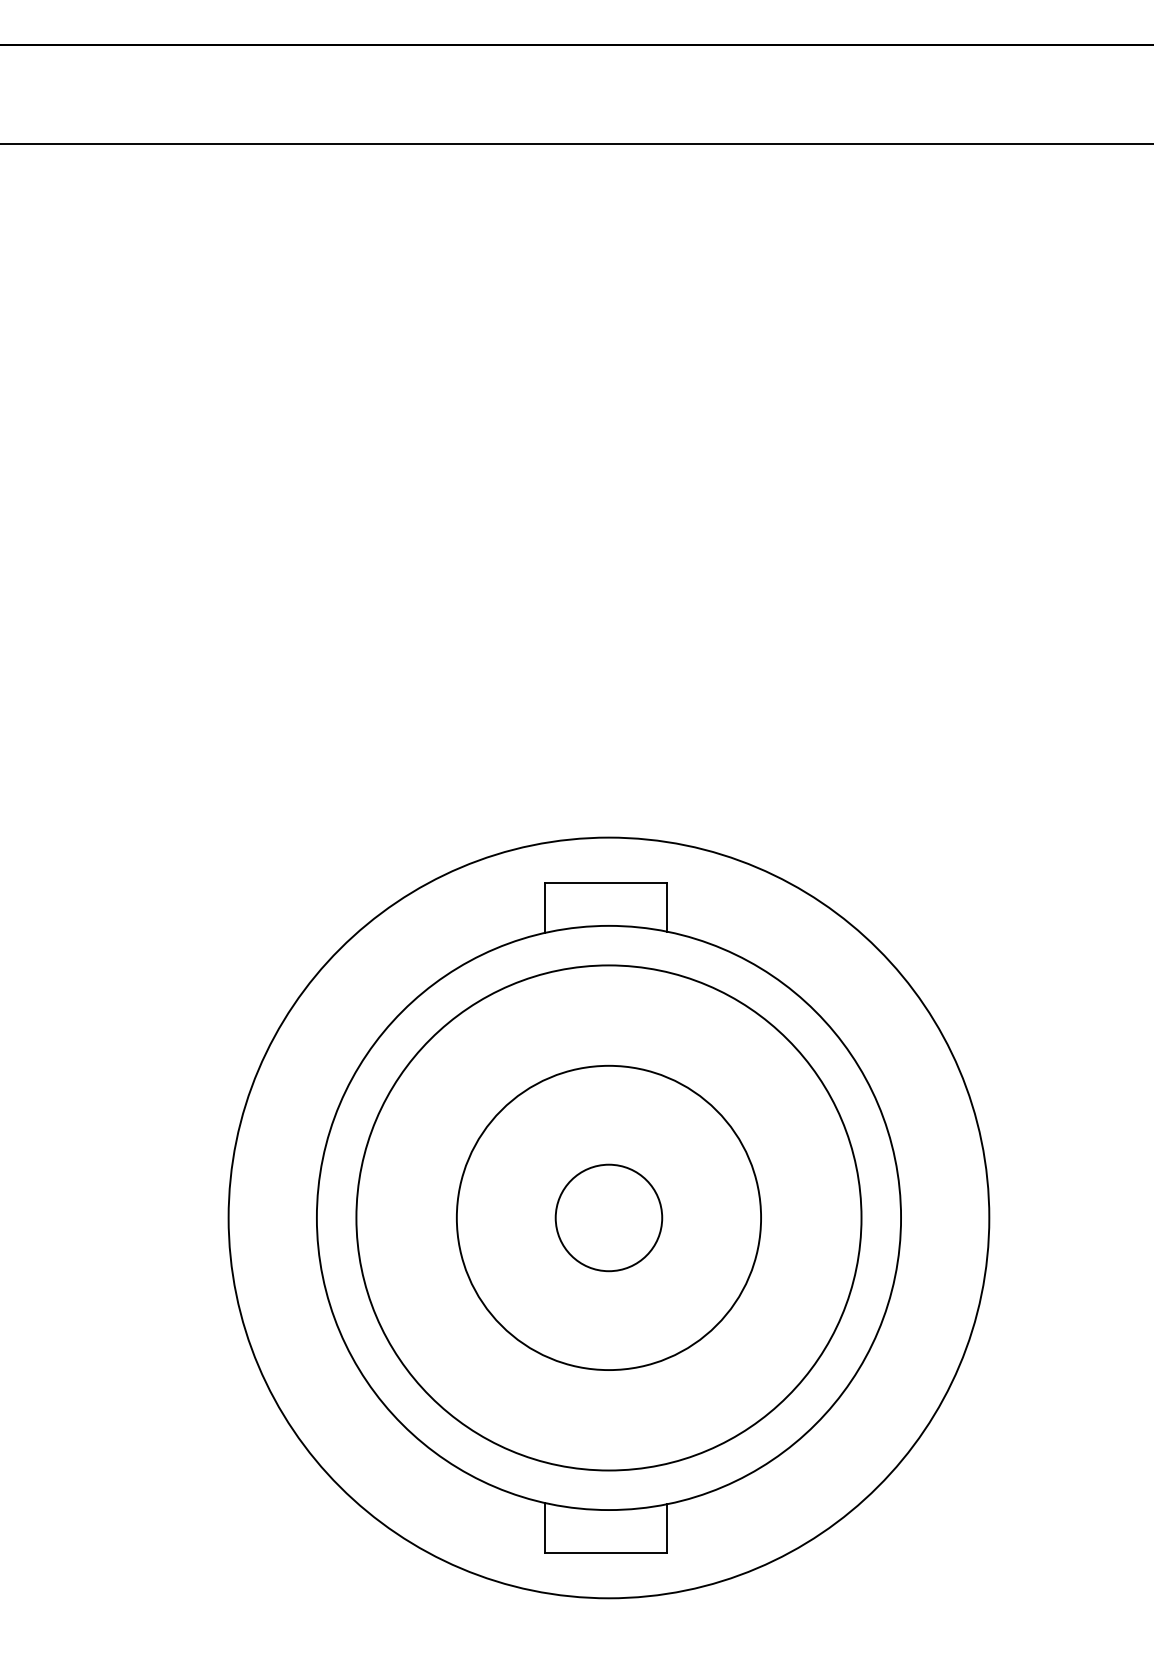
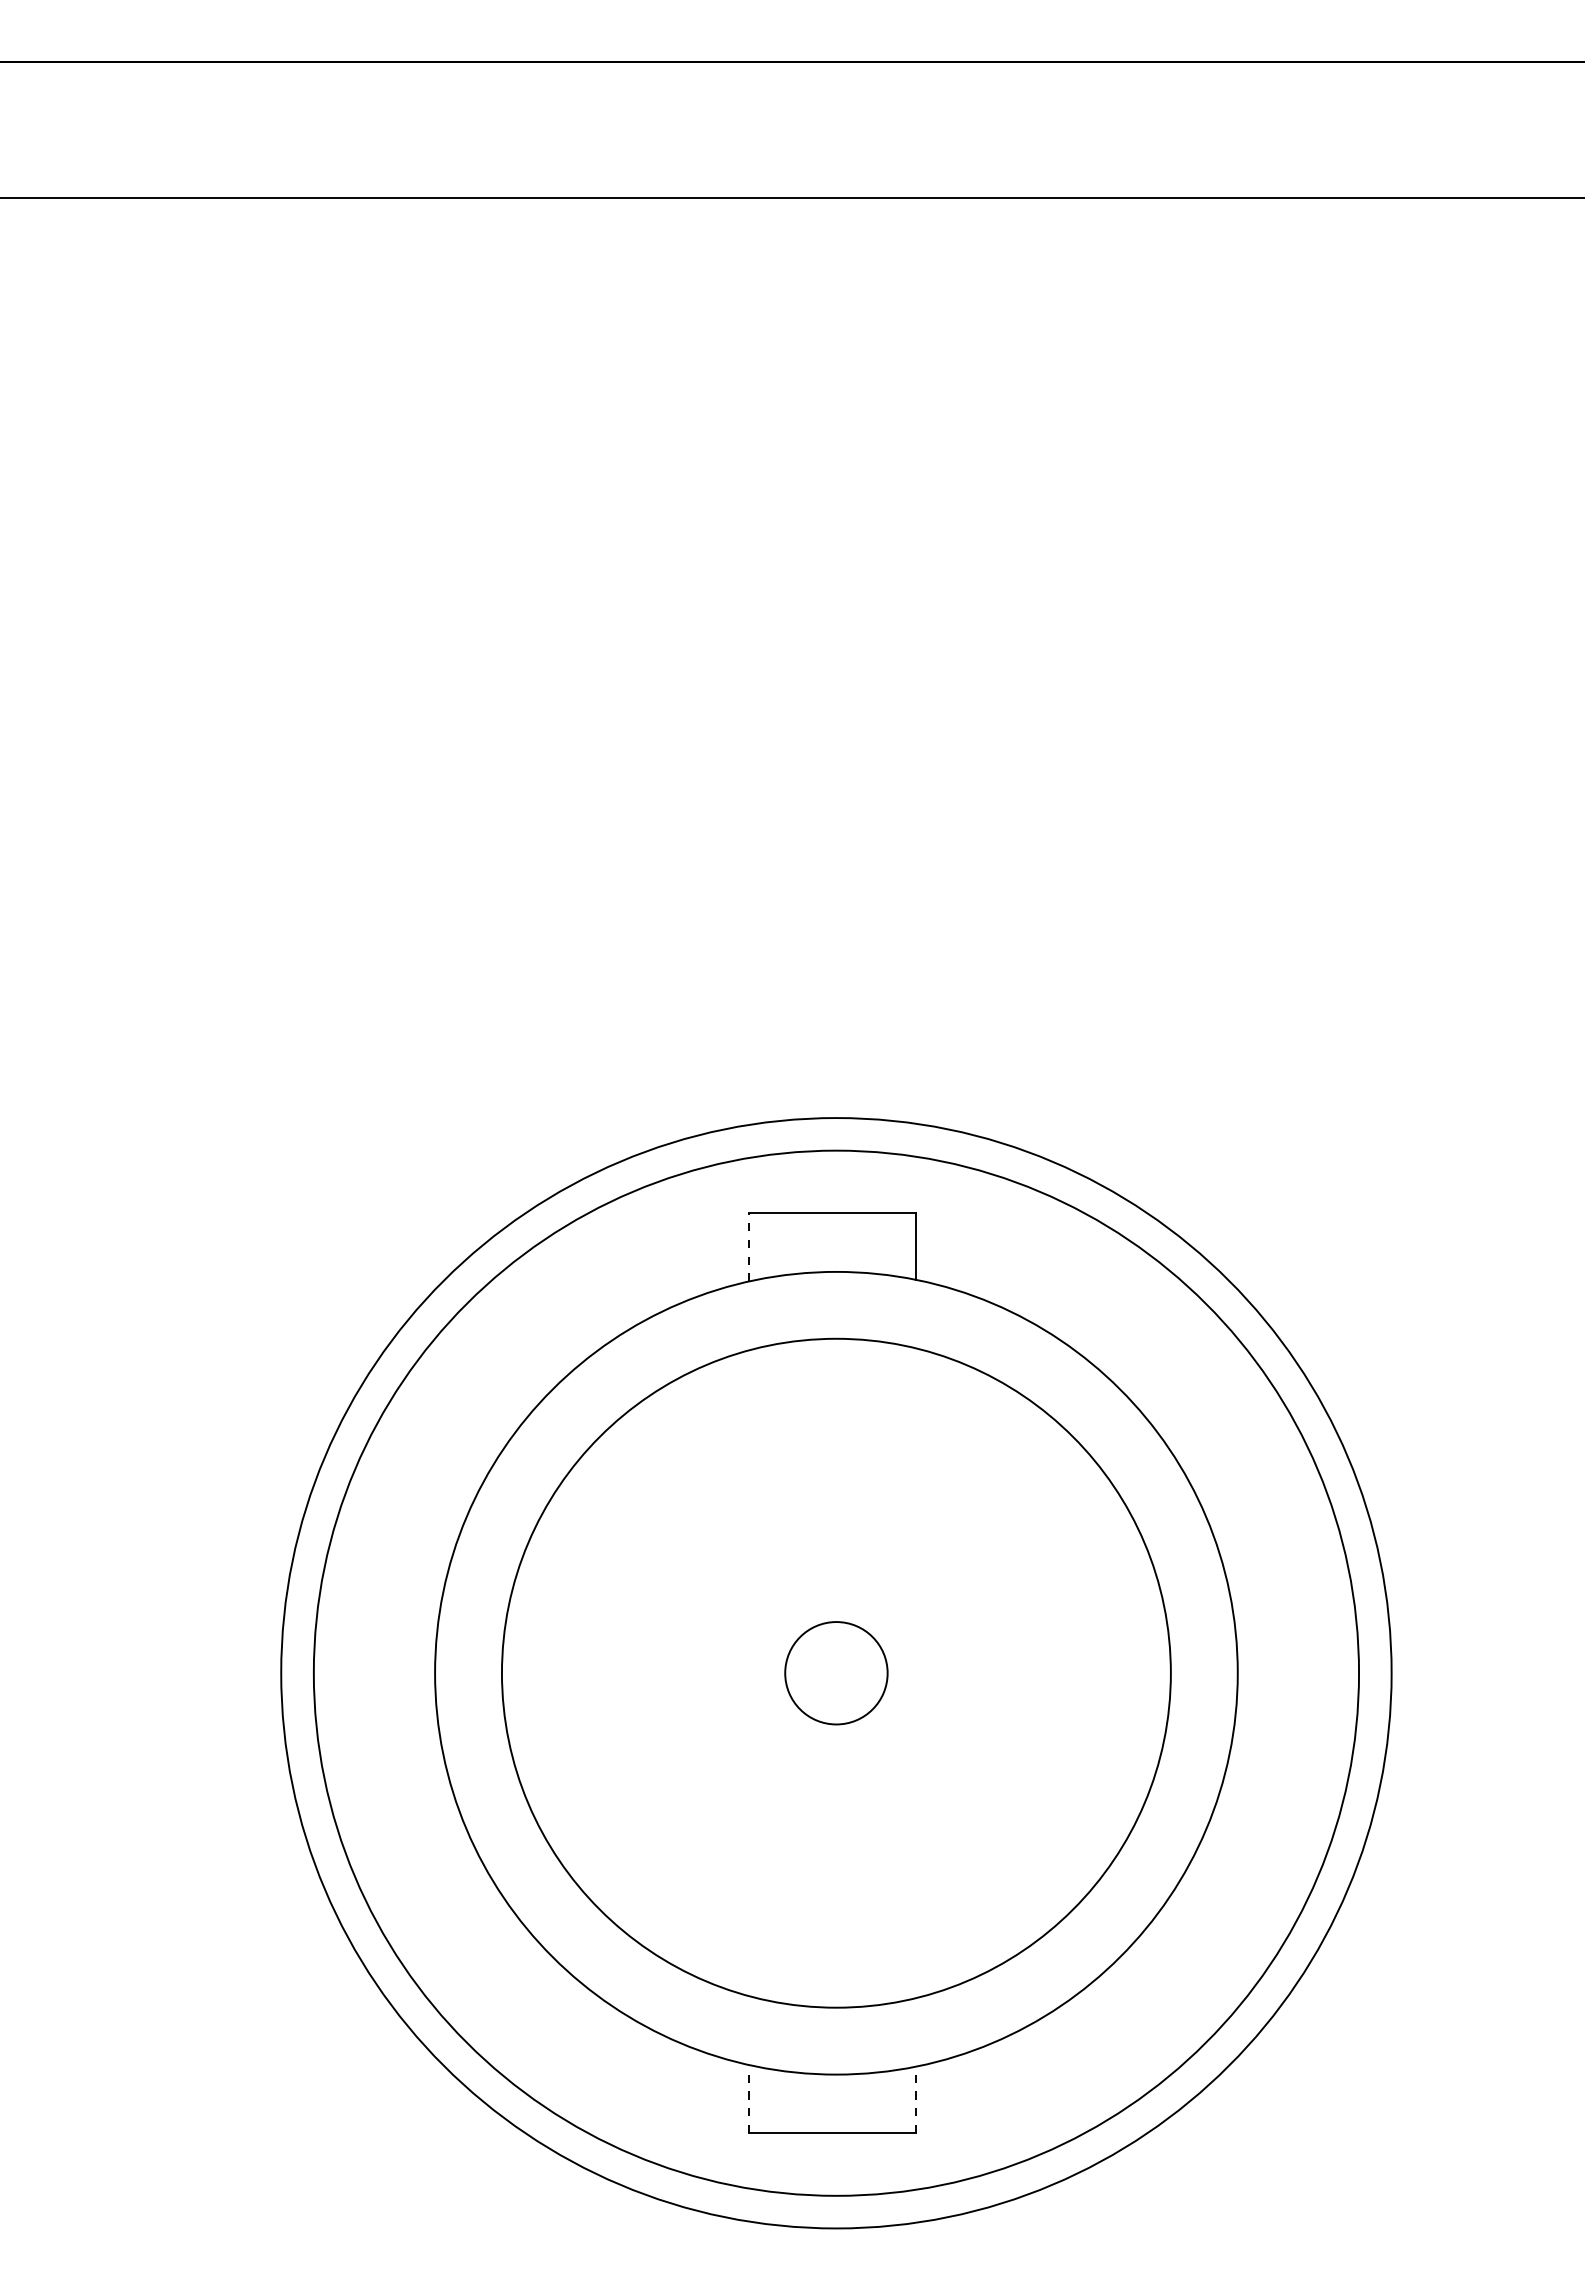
line: (544, 908) -> (748, 1247), solid -> dashed
circle: (609, 1218) -> (836, 1673), size x0.7
circle: (609, 1218) -> (836, 1673), size x1.6
circle: (609, 1218) -> (836, 1673), size x1.6
line: (544, 1527) -> (748, 2098), solid -> dashed
line: (666, 1528) -> (915, 2099), solid -> dashed

